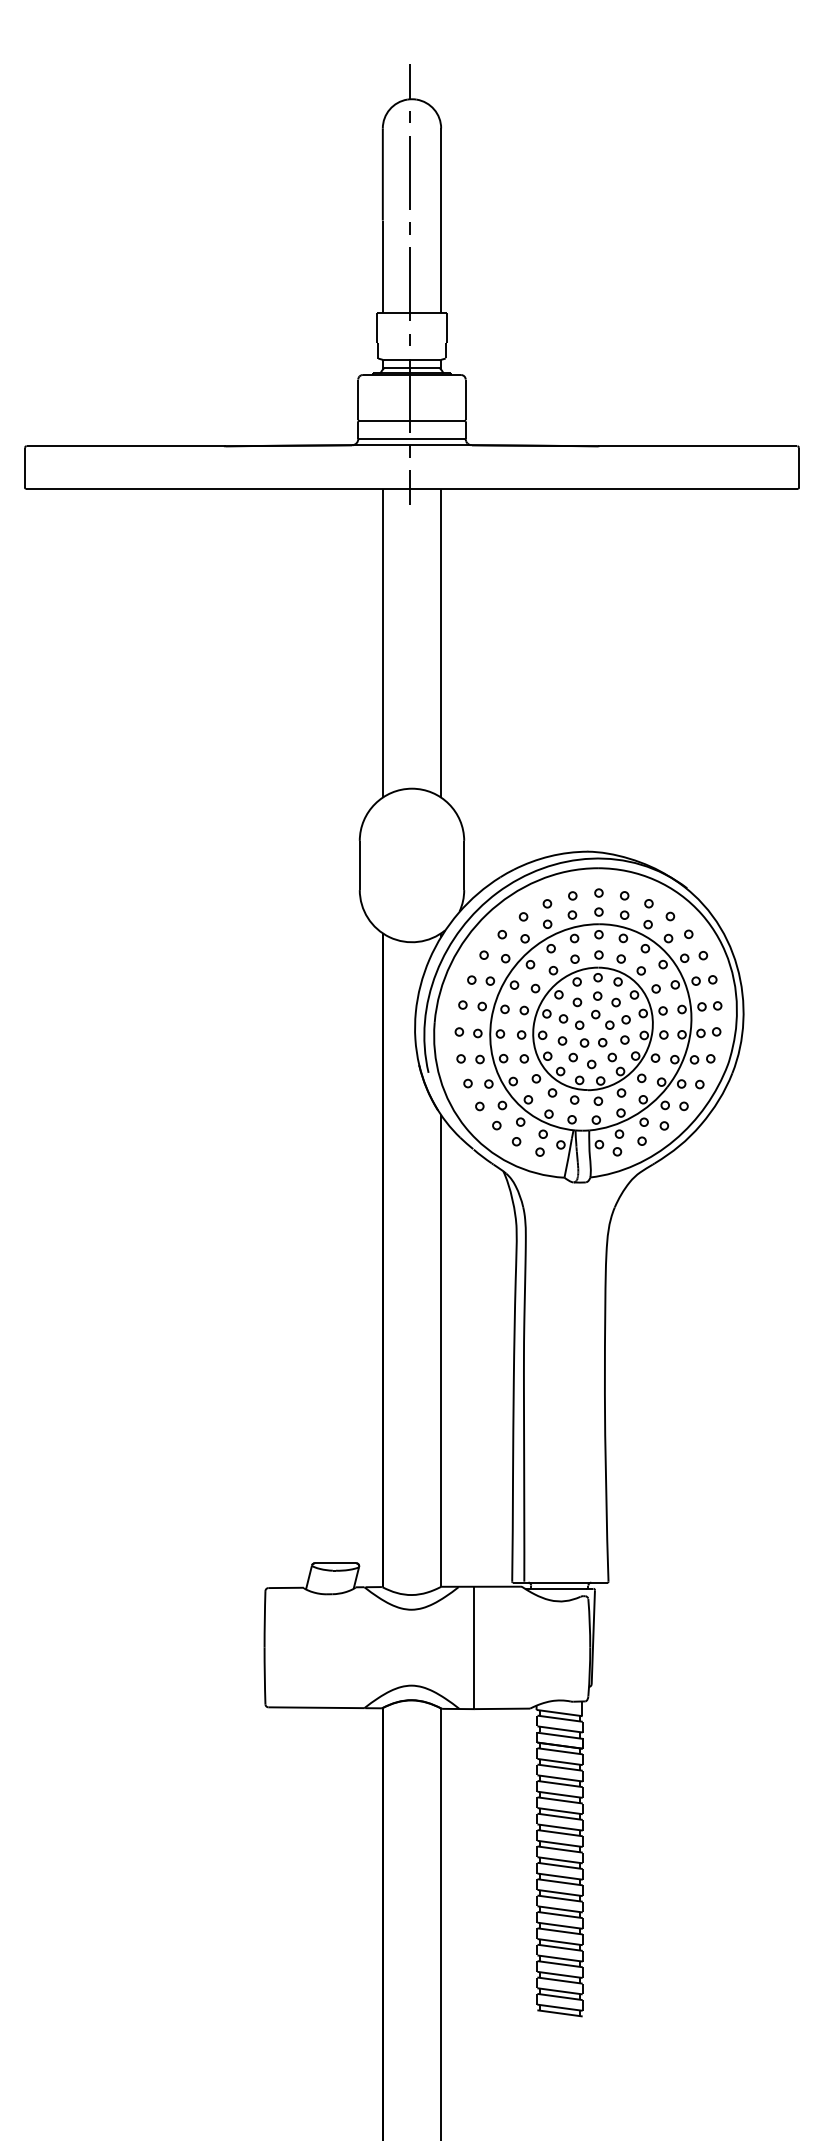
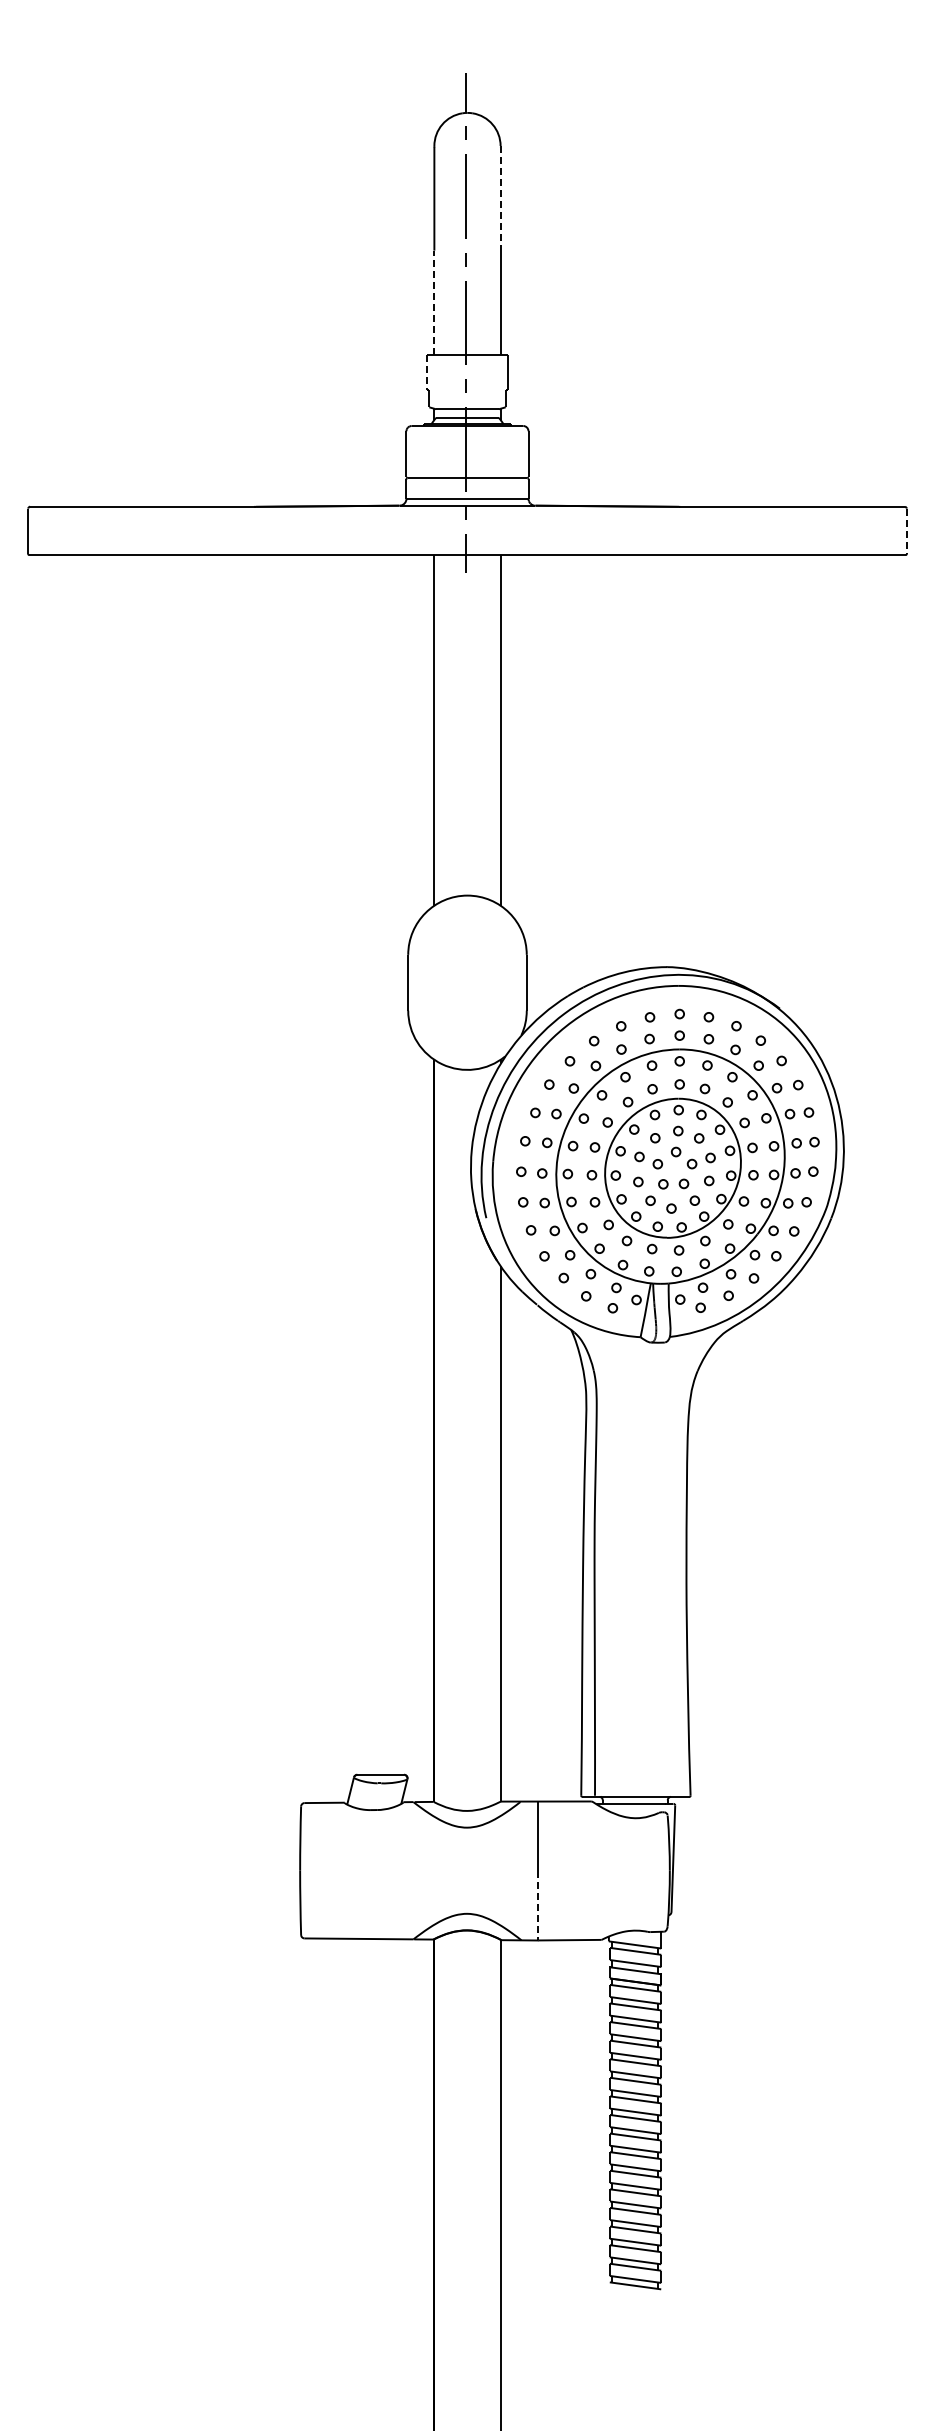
line: (441, 174) -> (500, 198), solid -> dashed
line: (382, 266) -> (434, 302), solid -> dashed
line: (376, 328) -> (427, 373), solid -> dashed
line: (798, 467) -> (906, 531), solid -> dashed
line: (474, 1678) -> (538, 1905), solid -> dashed

